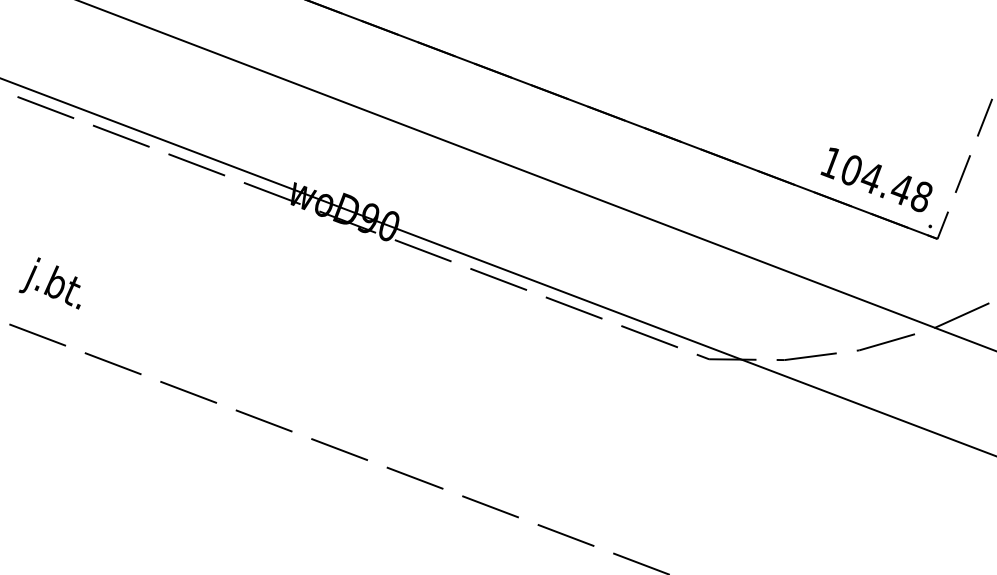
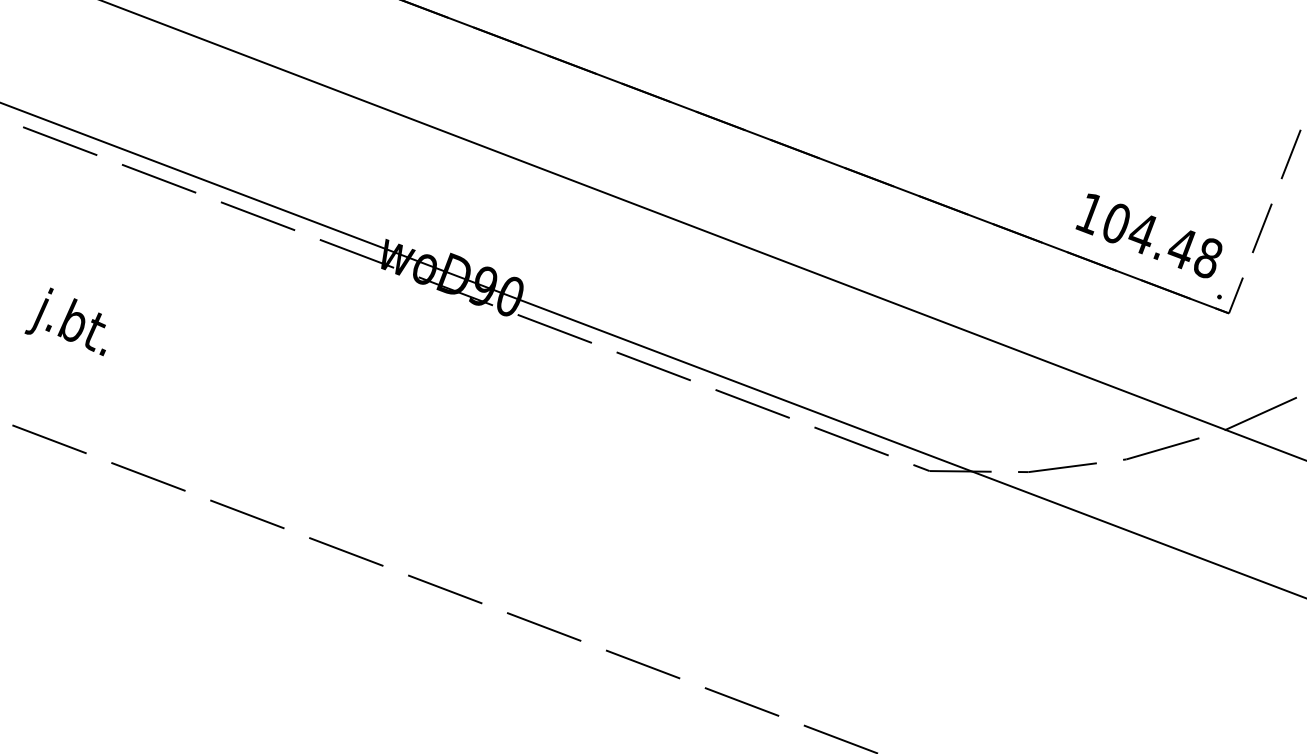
text: (49, 283) -> (64, 321), moved

